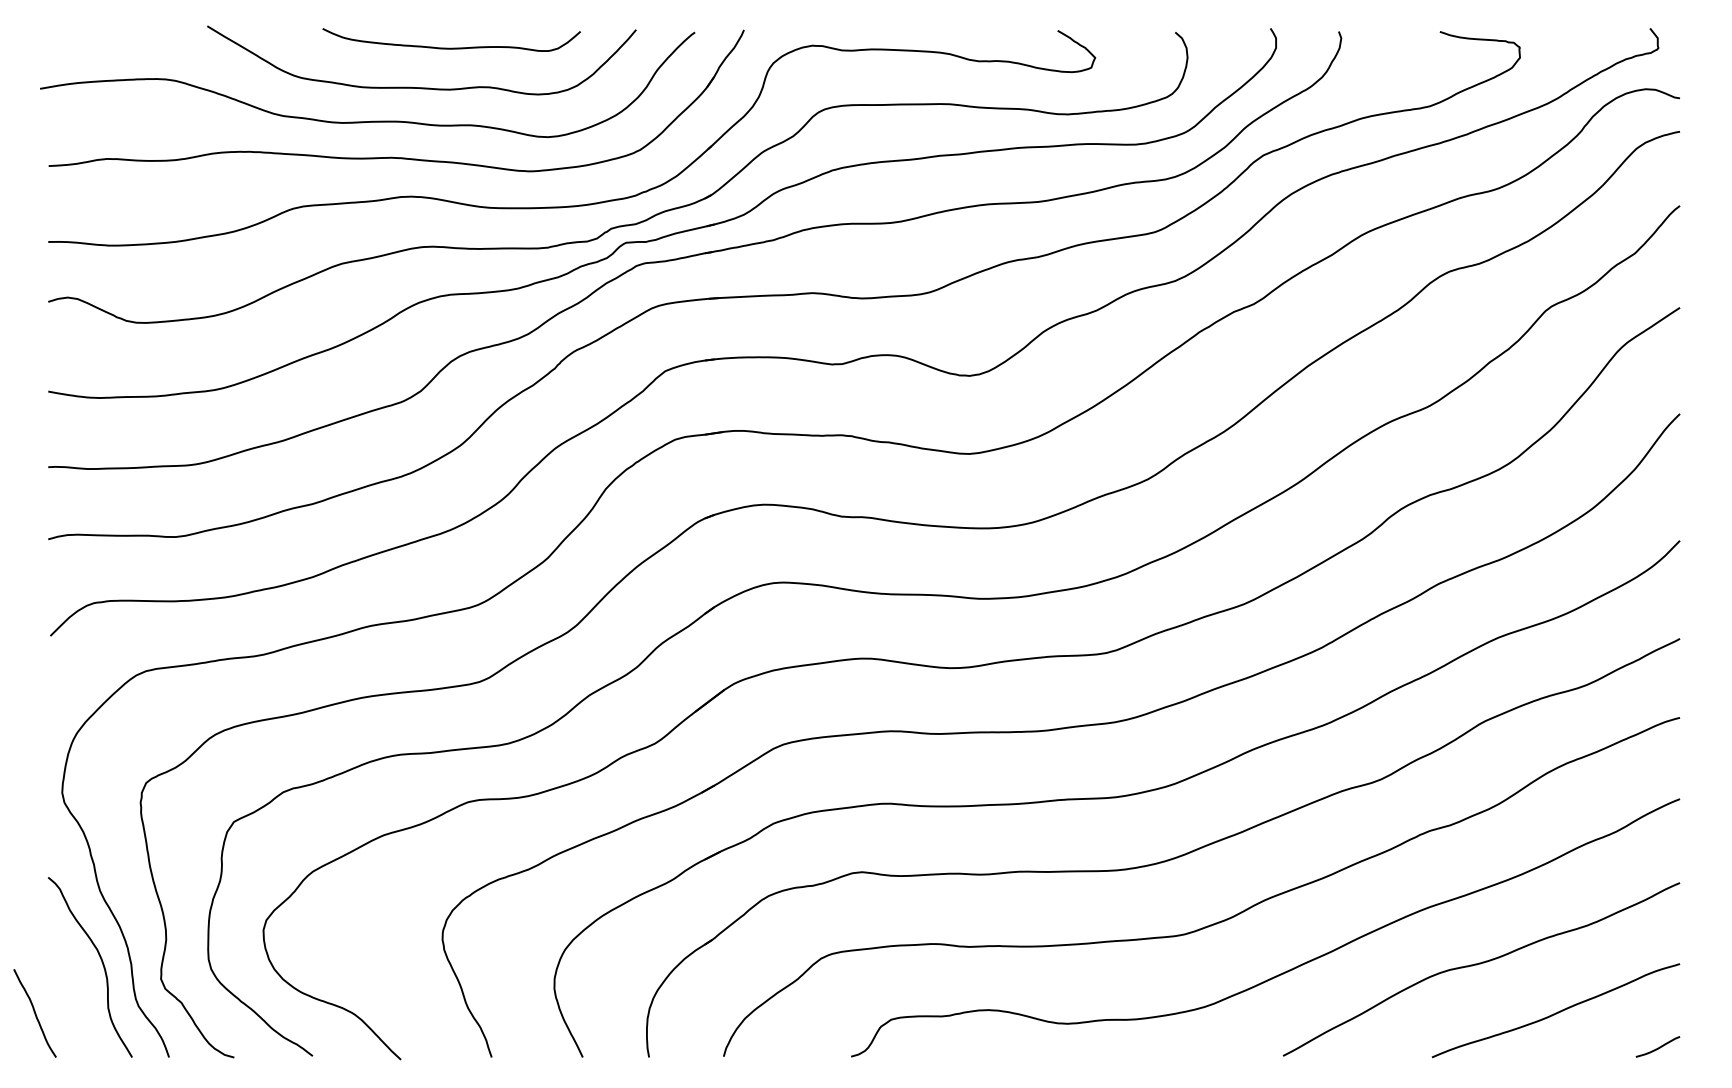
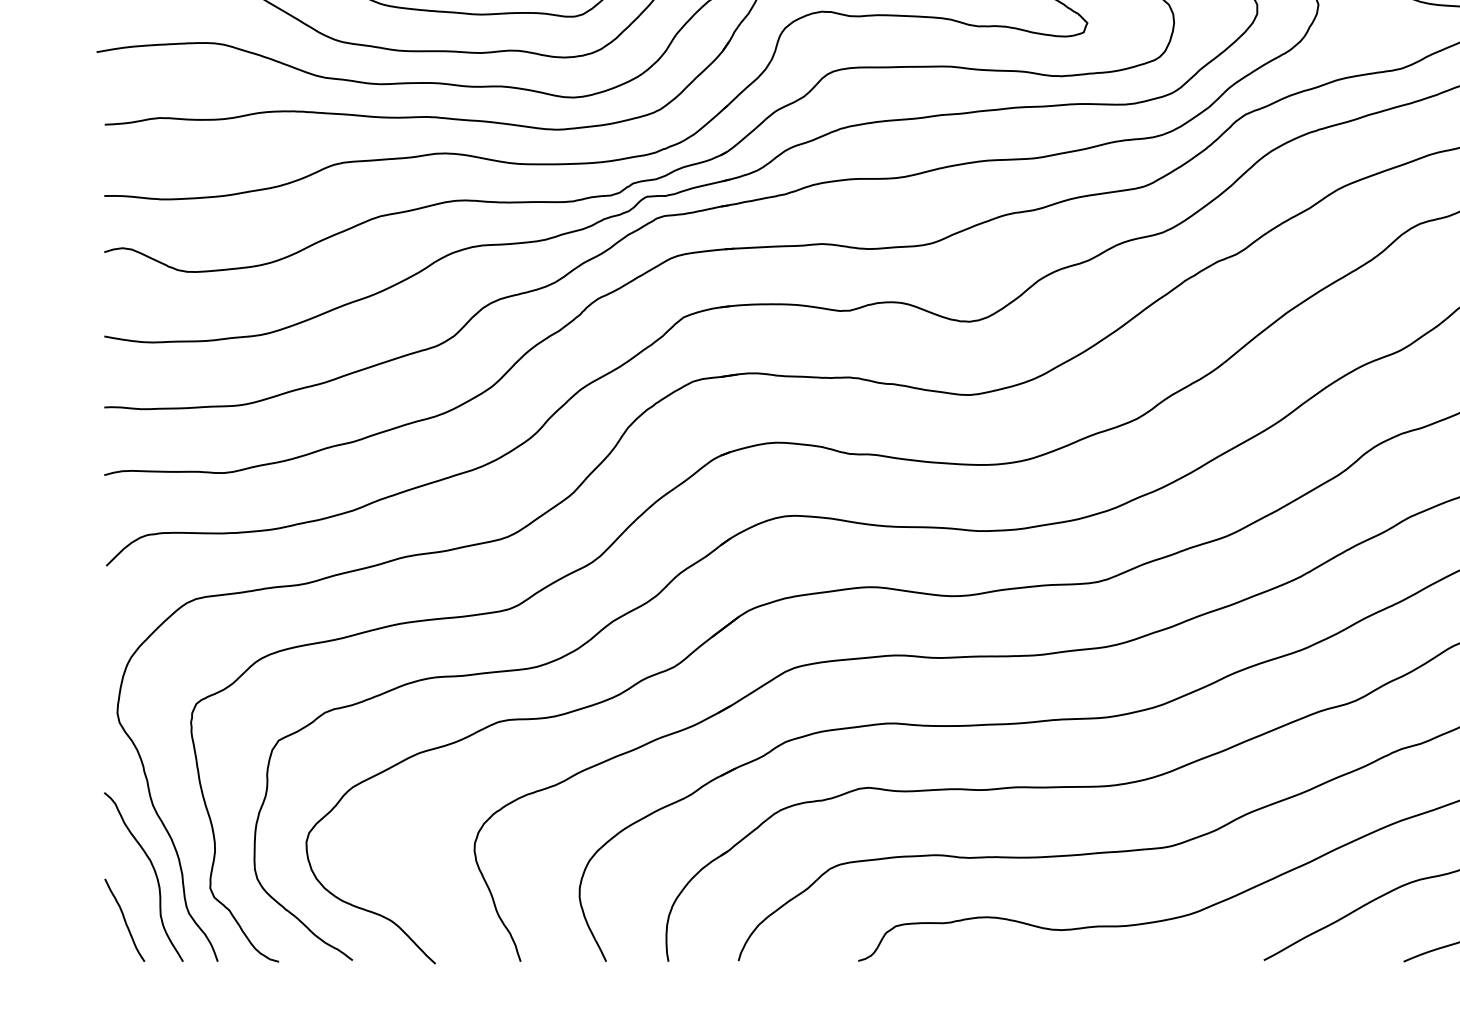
curve: (34, 1013) -> (124, 920), moved

